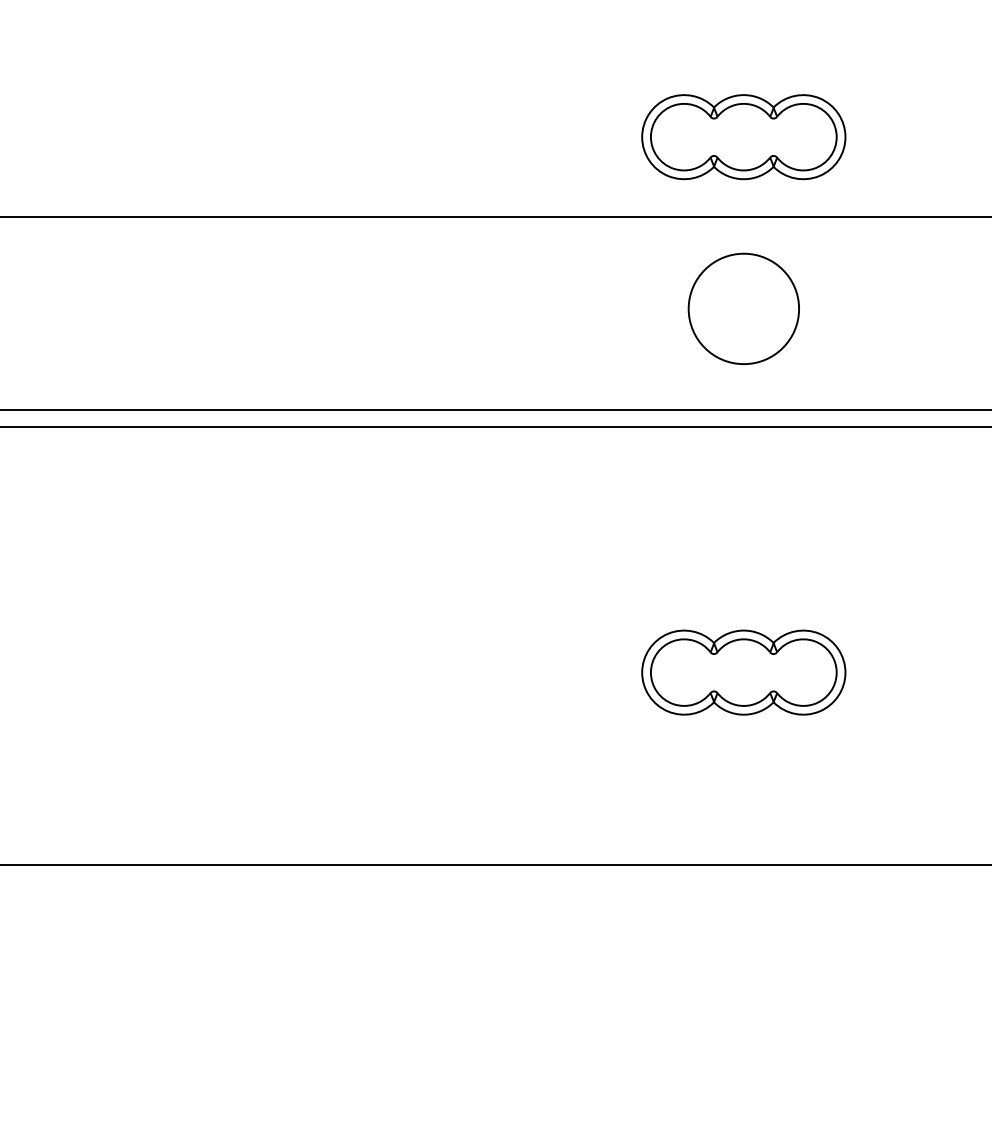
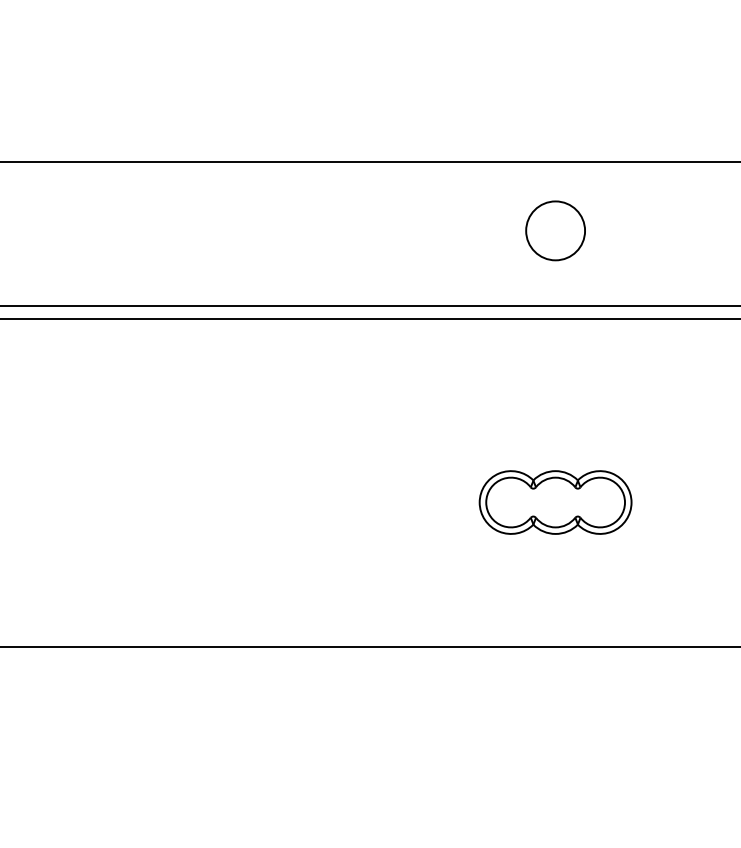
part: (743, 137) -> (555, 102), removed
circle: (743, 308) -> (555, 230), size x0.71

